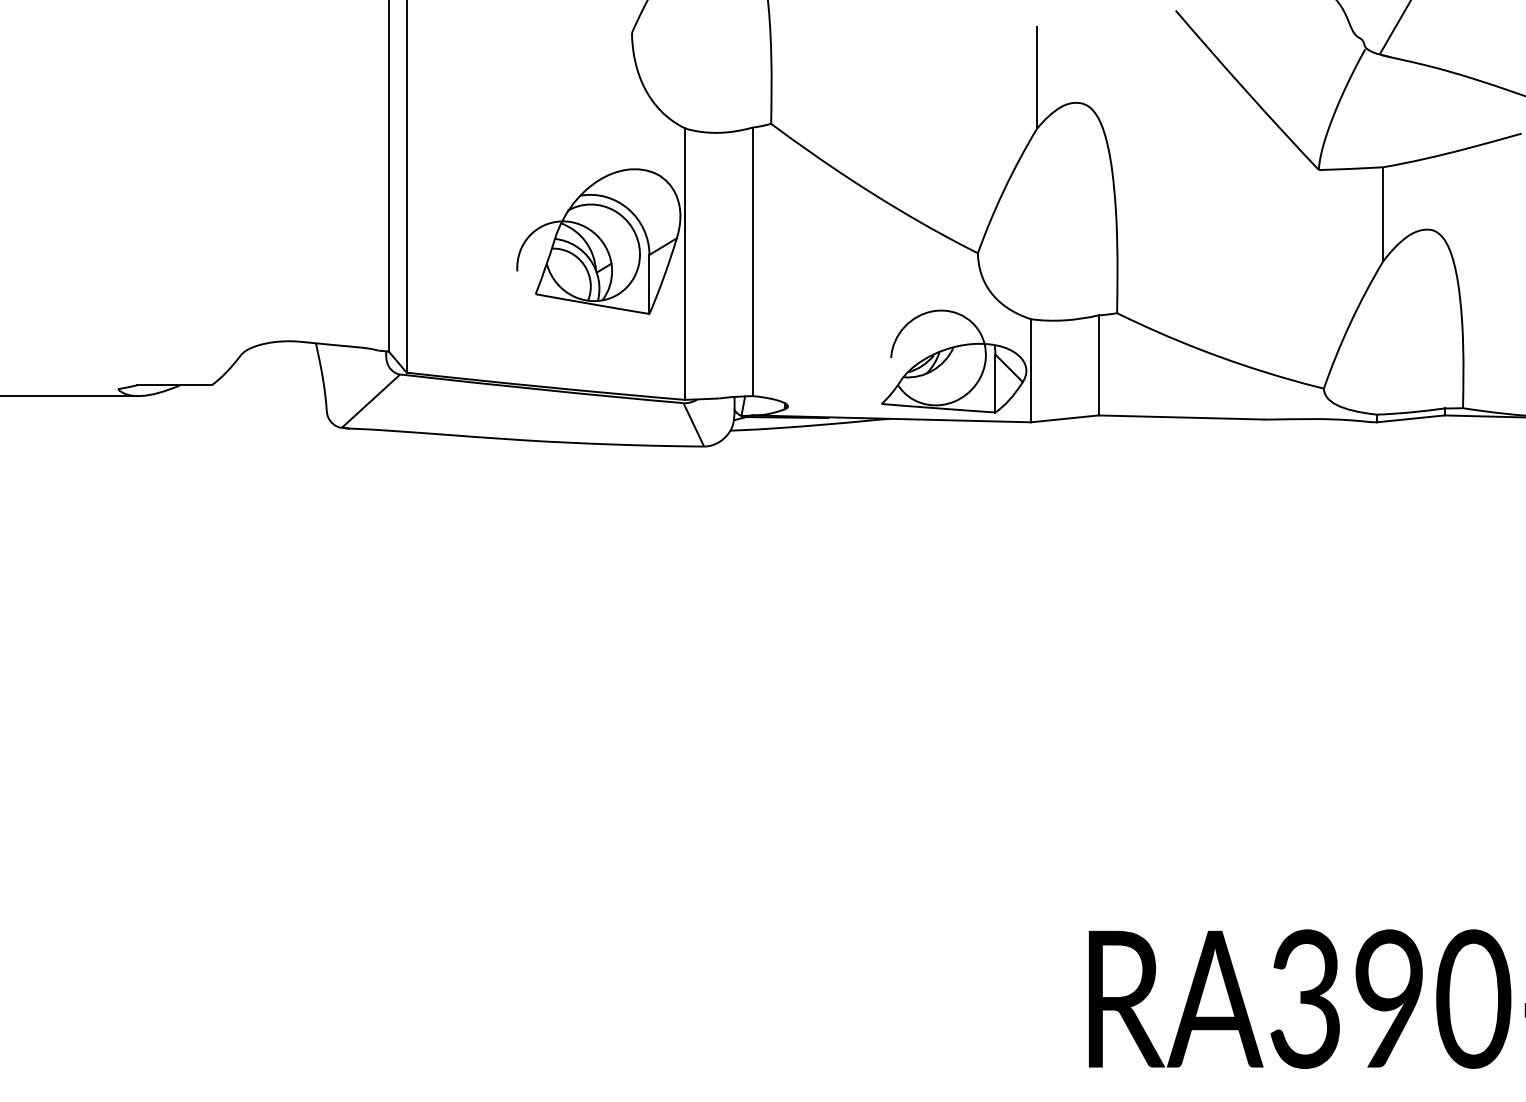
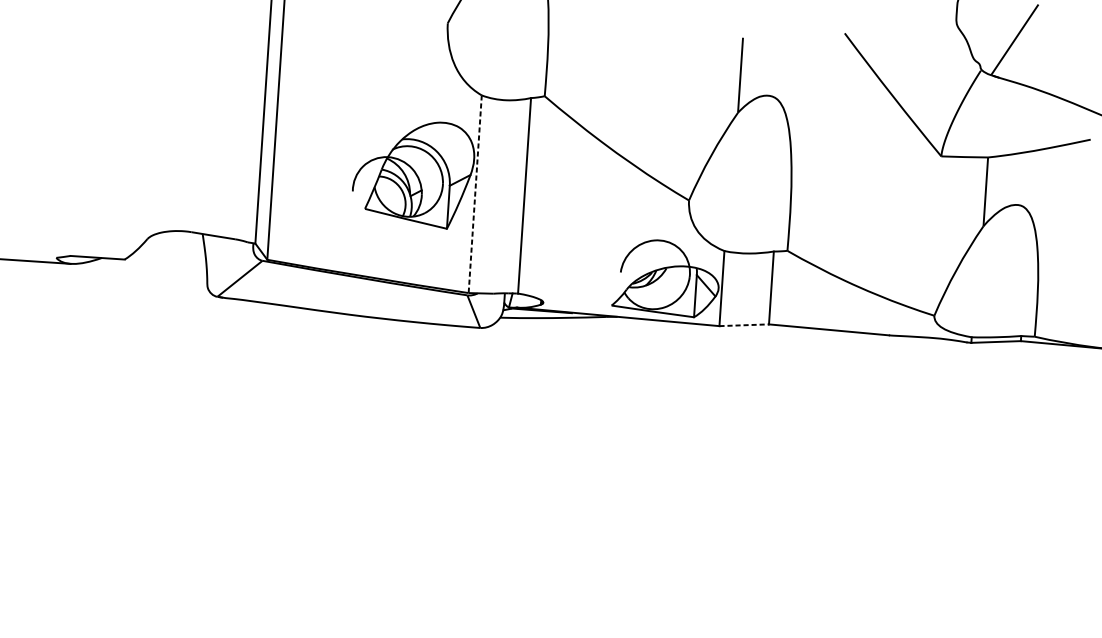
line: (685, 264) -> (475, 194), solid -> dashed
line: (1064, 418) -> (744, 324), solid -> dashed

